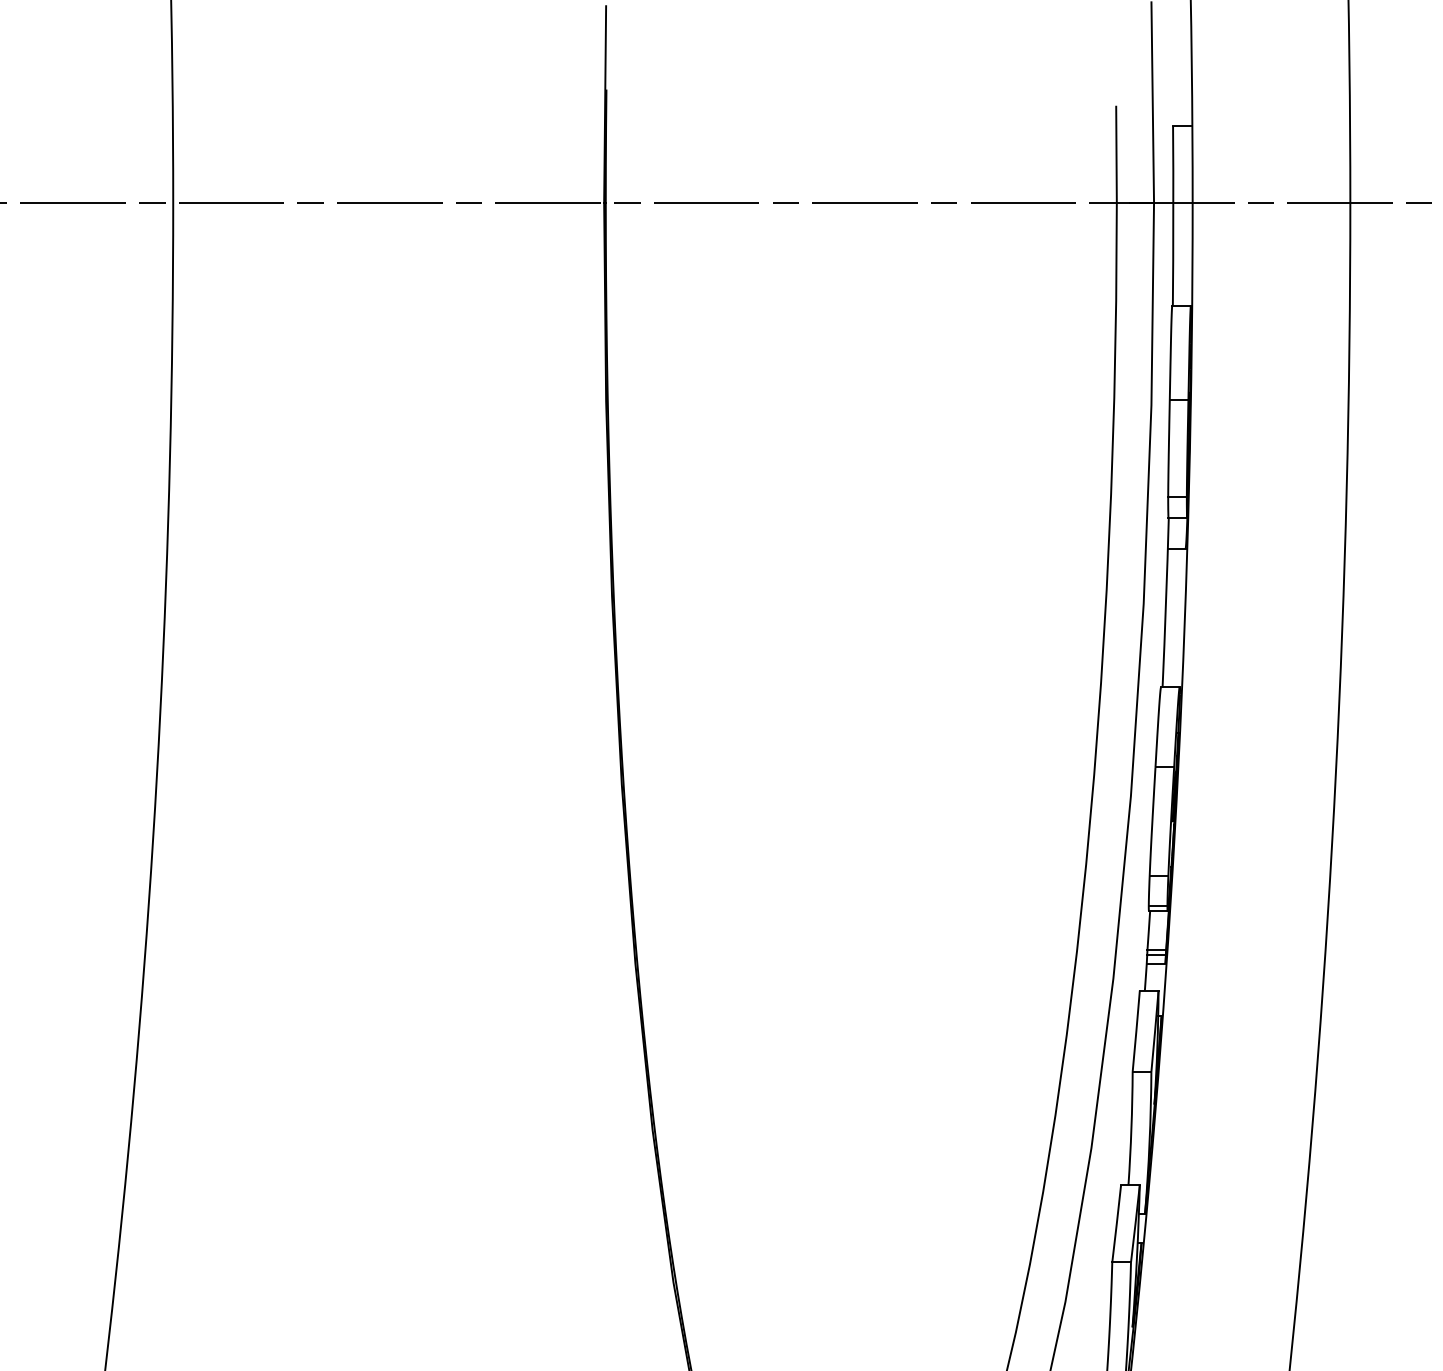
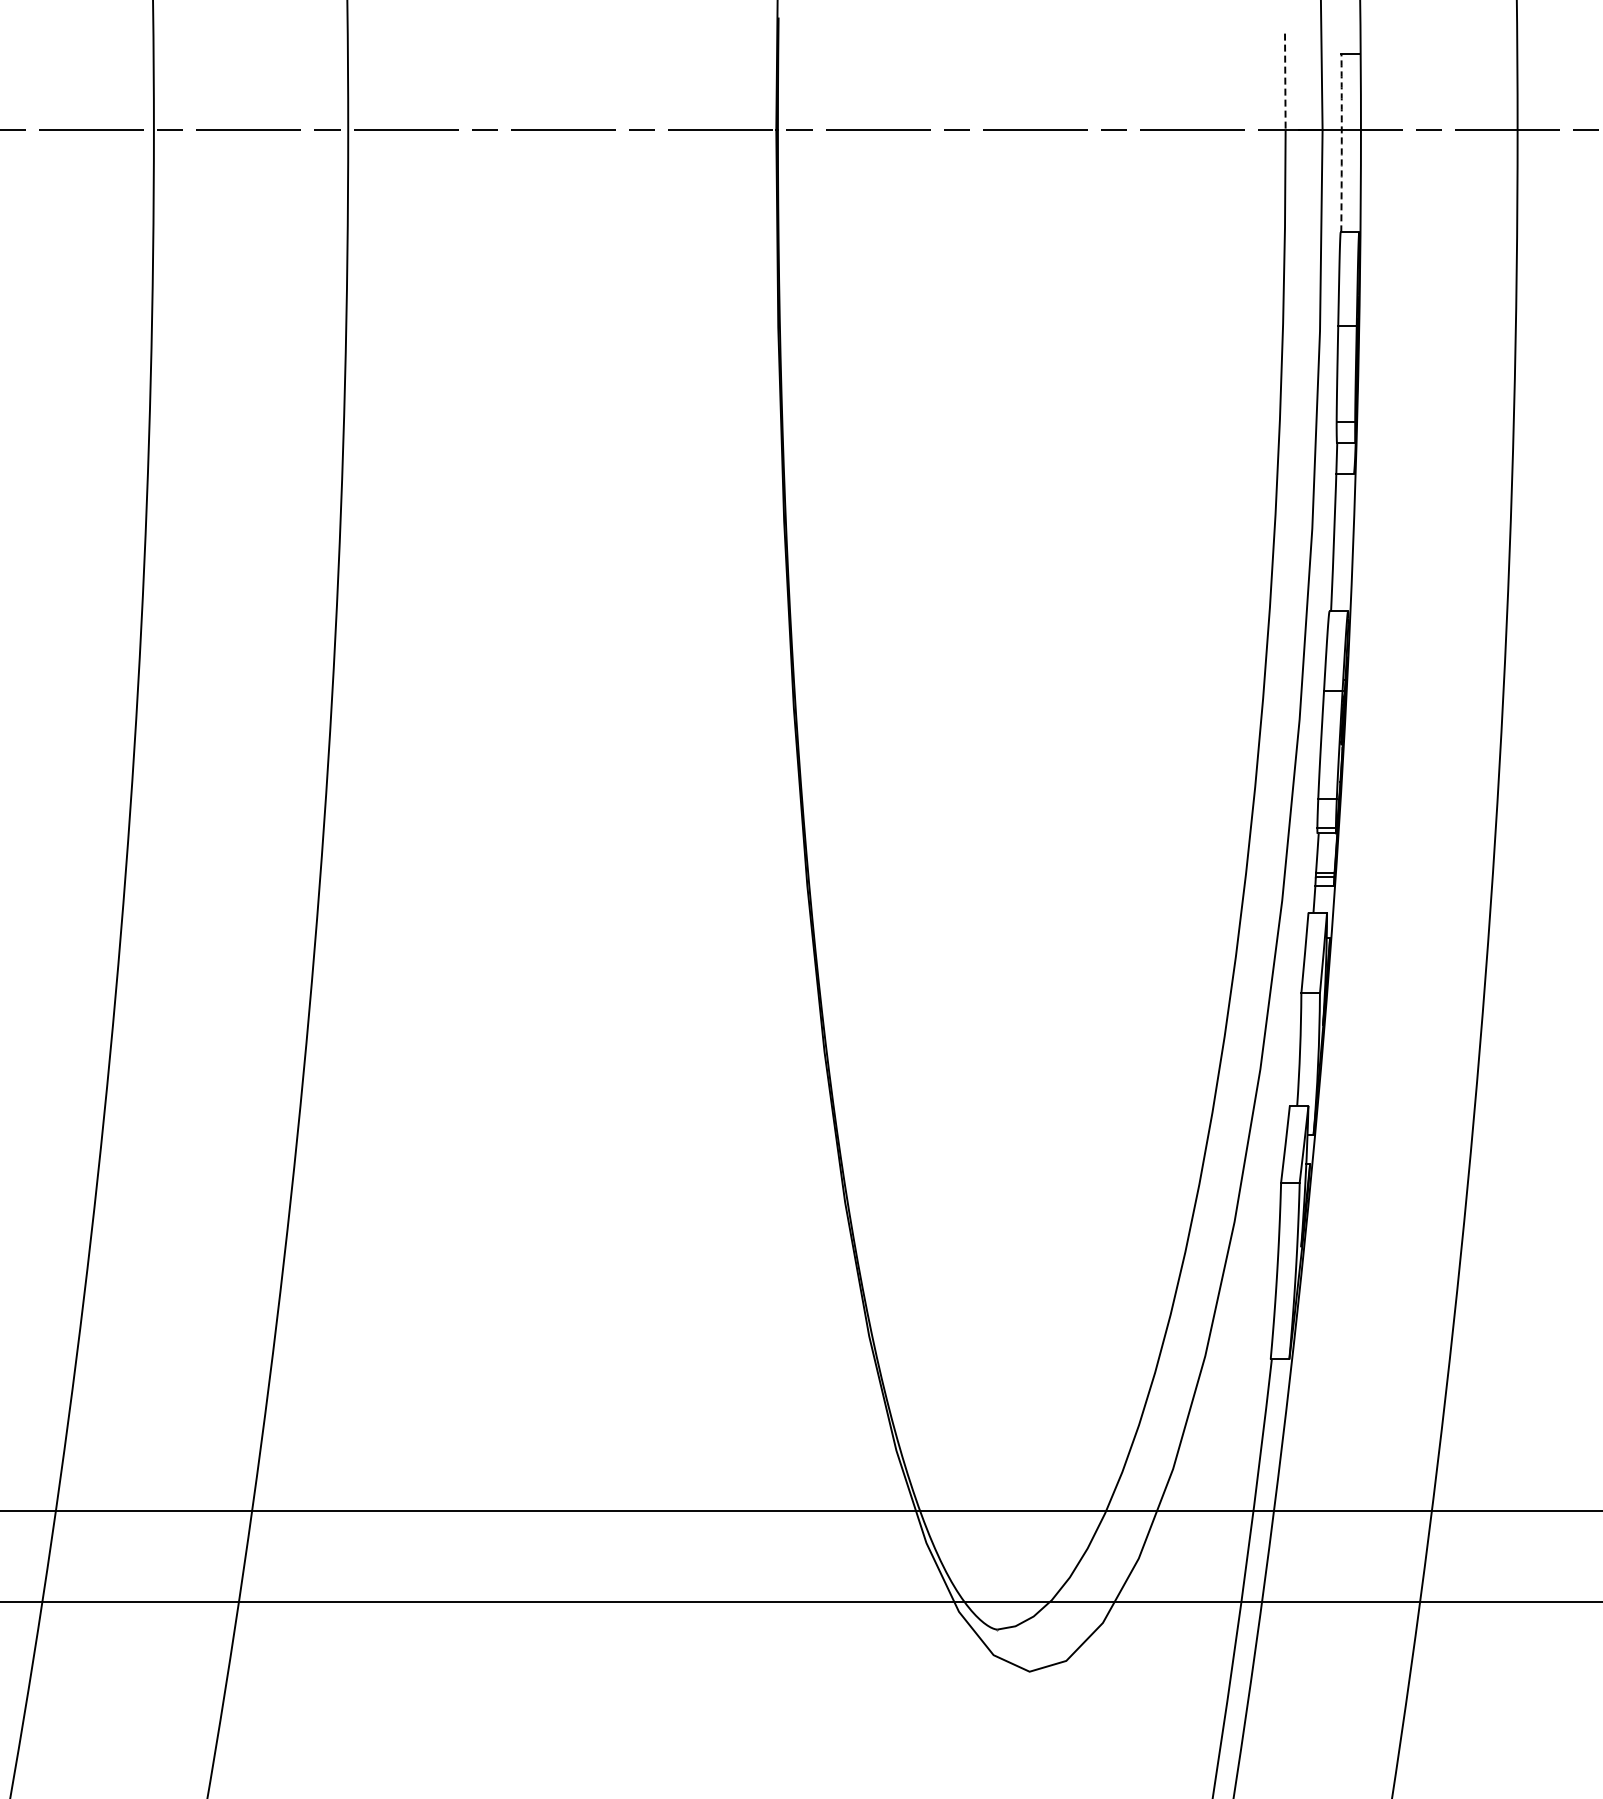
line: (1116, 154) -> (1285, 82), solid -> dashed
arc: (1173, 216) -> (1341, 143), solid -> dashed

